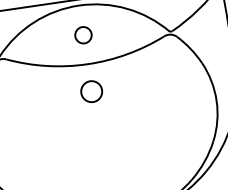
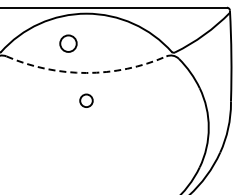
circle: (83, 35) -> (68, 43), moved
arc: (87, 63) -> (86, 72), solid -> dashed
circle: (91, 91) -> (86, 100), size x0.6

